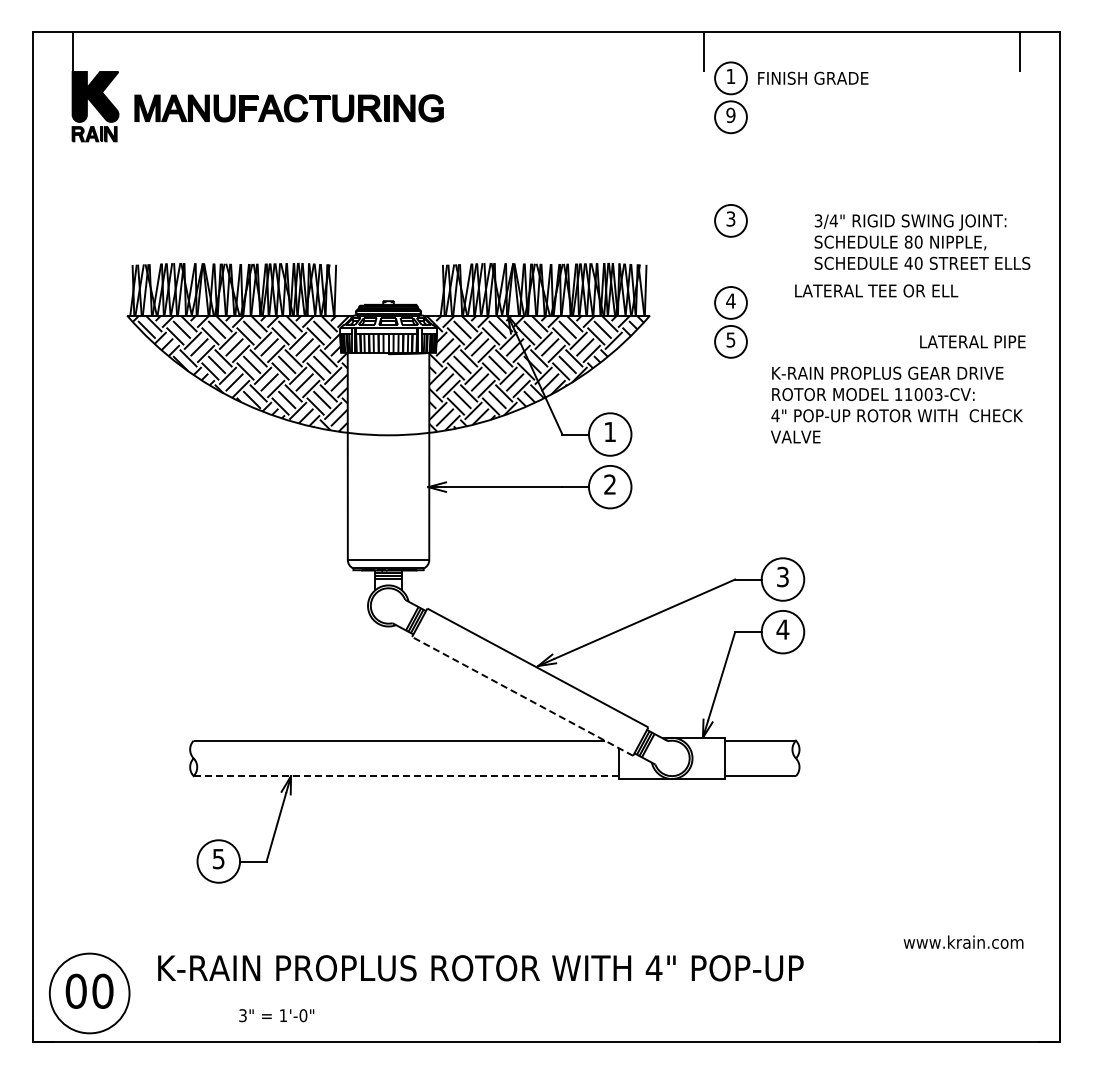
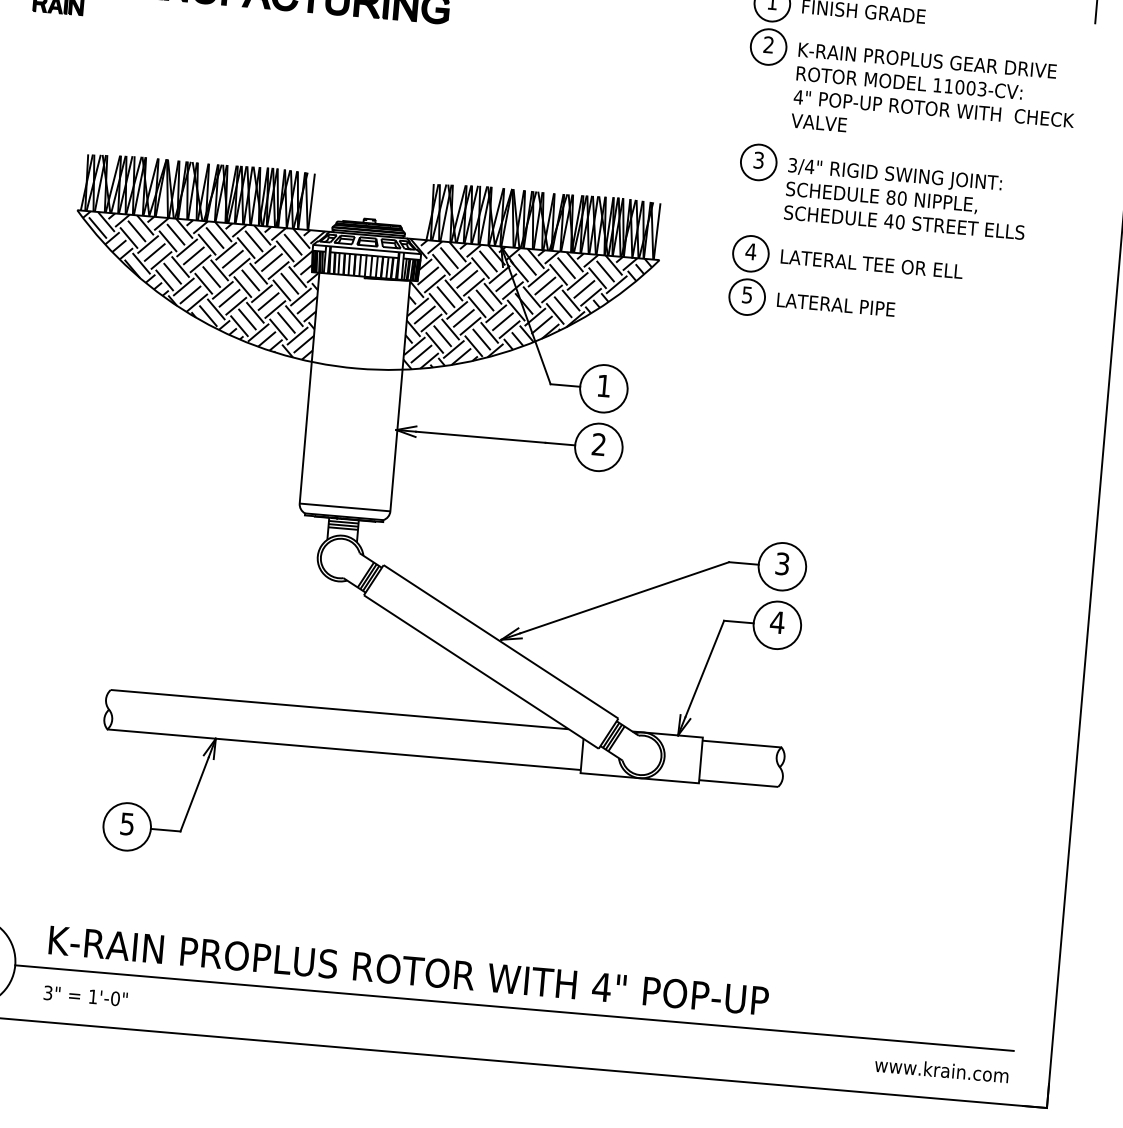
text: (730, 115) -> (768, 45), 9 -> 2
text: (922, 241) -> (906, 198), moved
text: (876, 290) -> (871, 263), moved
text: (972, 341) -> (835, 304), moved
text: (896, 404) -> (934, 96), moved
line: (522, 696) -> (481, 672), dashed -> solid
line: (406, 776) -> (344, 750), dashed -> solid
text: (963, 941) -> (941, 1069), moved
line: (577, 993) -> (514, 1008), added
text: (276, 1015) -> (85, 996), moved

